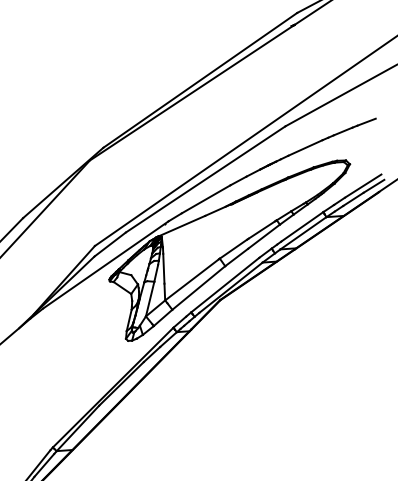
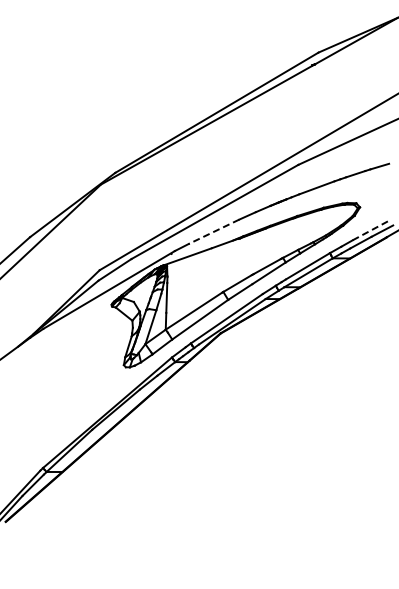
line: (363, 186) -> (371, 230), solid -> dashed
line: (205, 200) -> (213, 232), solid -> dashed

